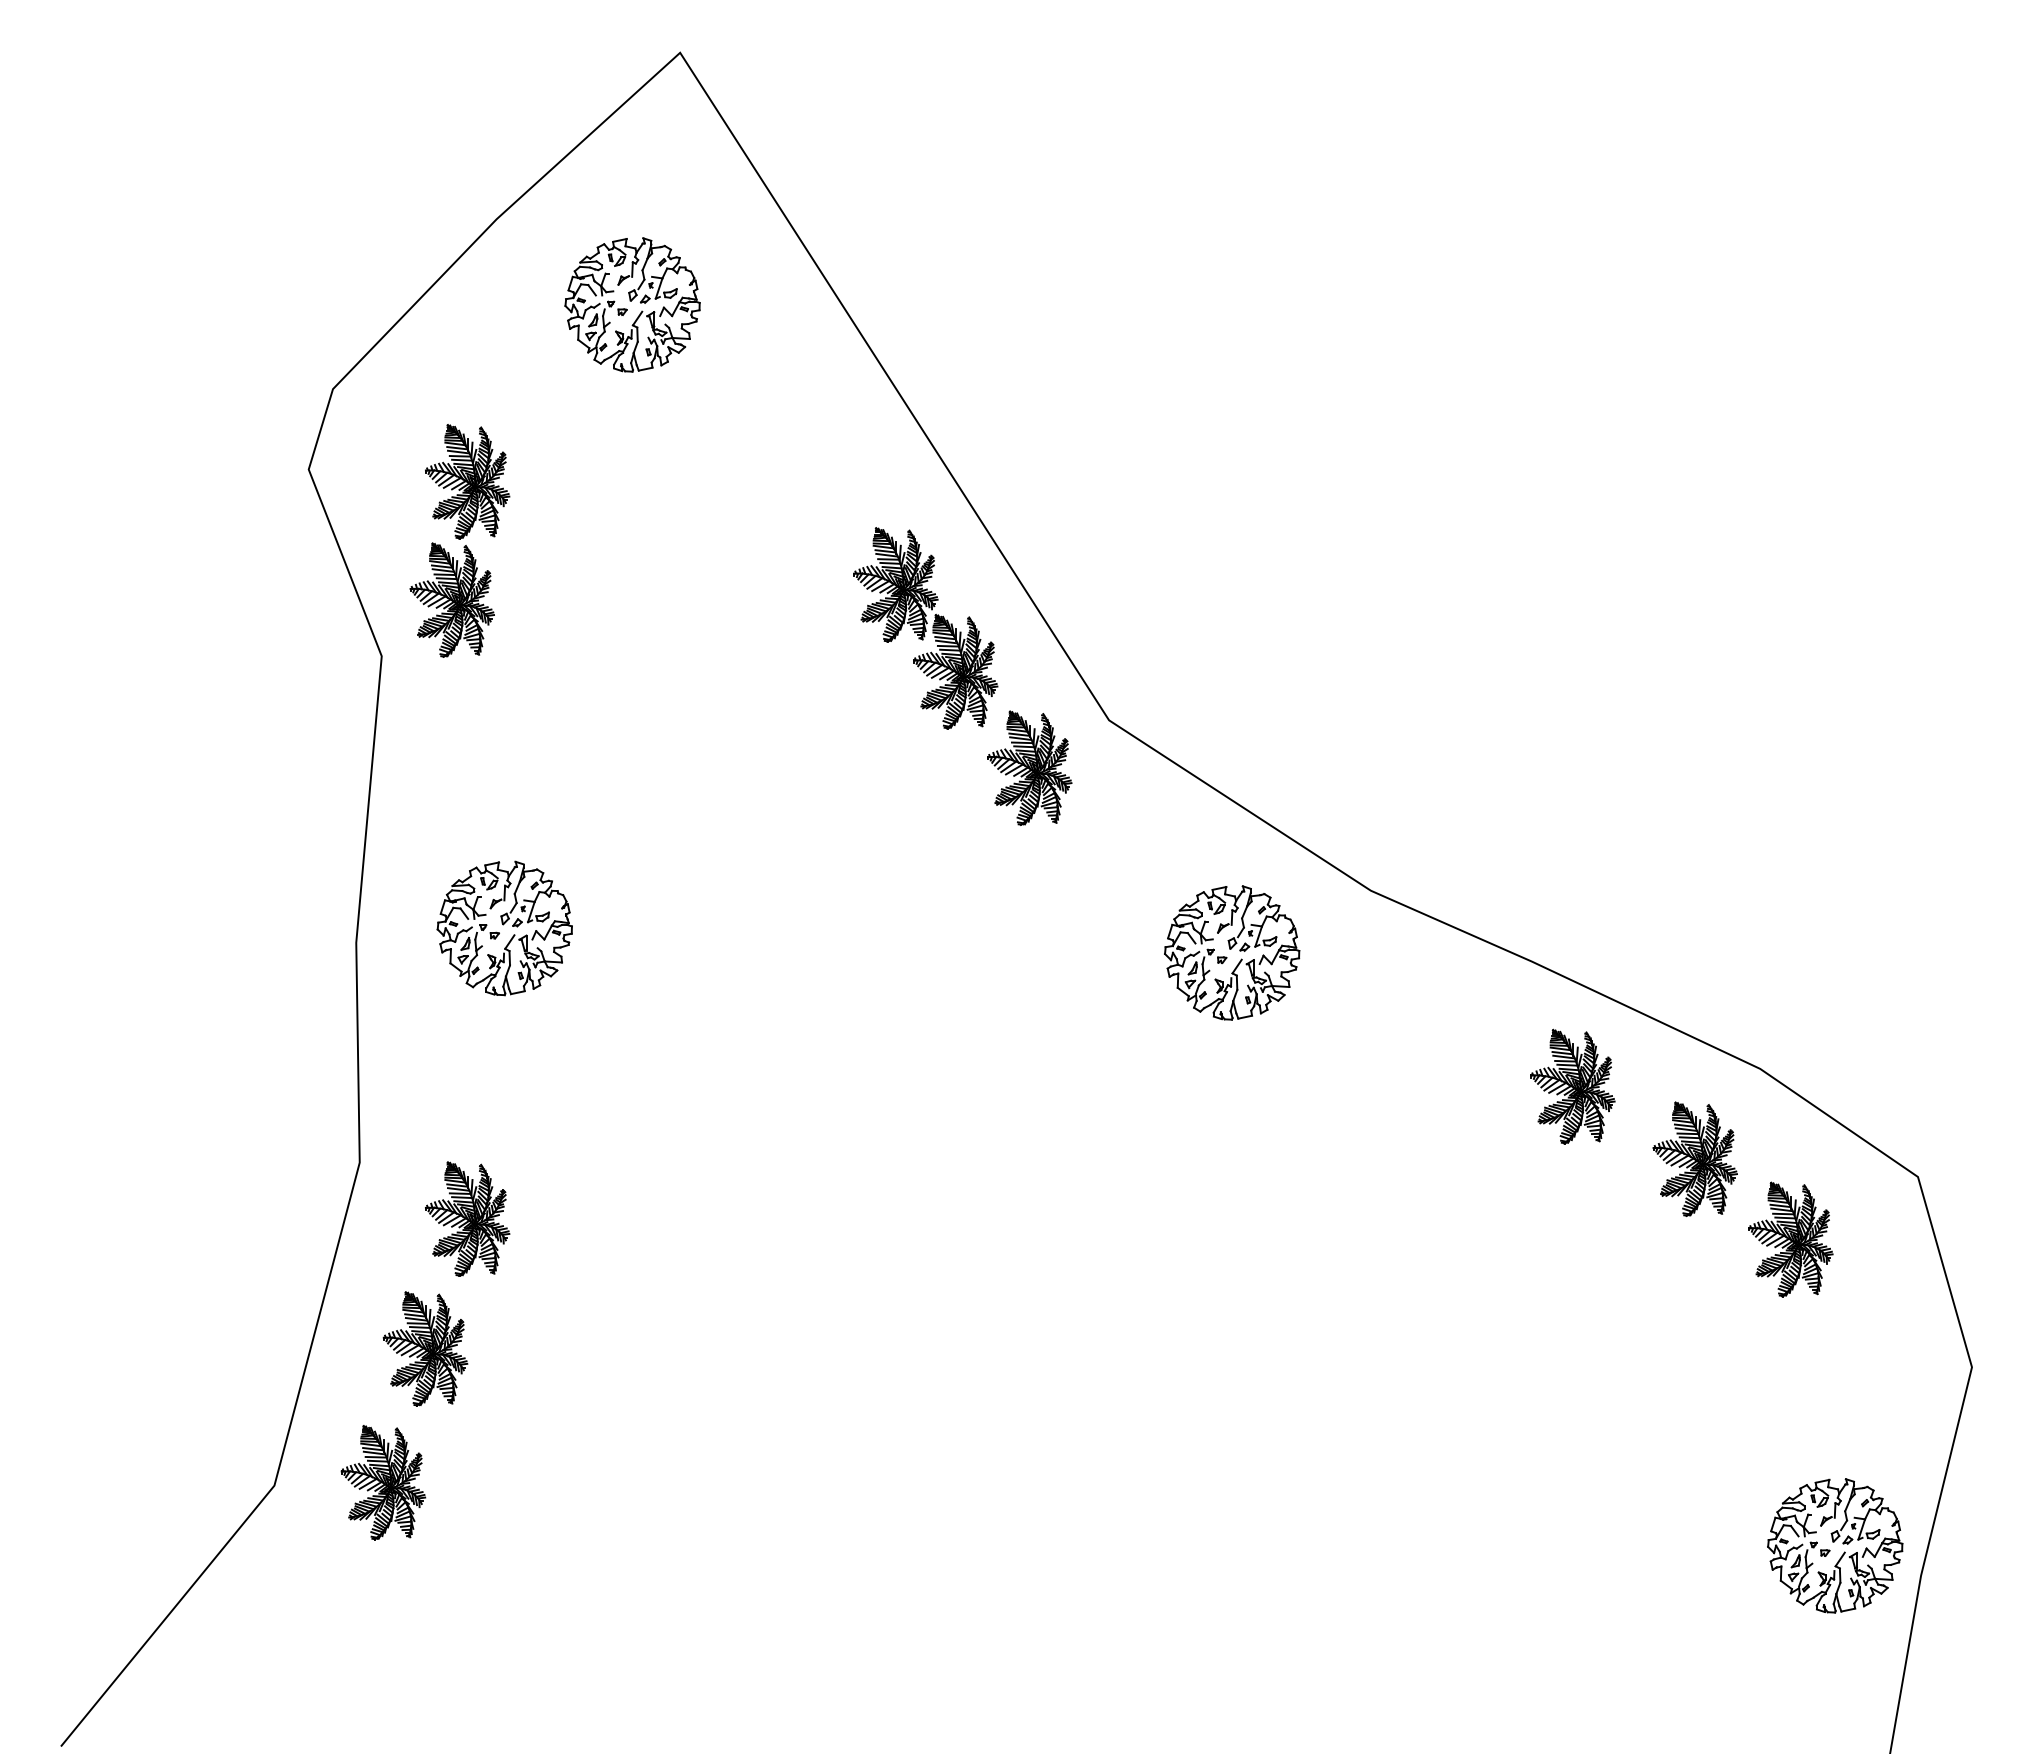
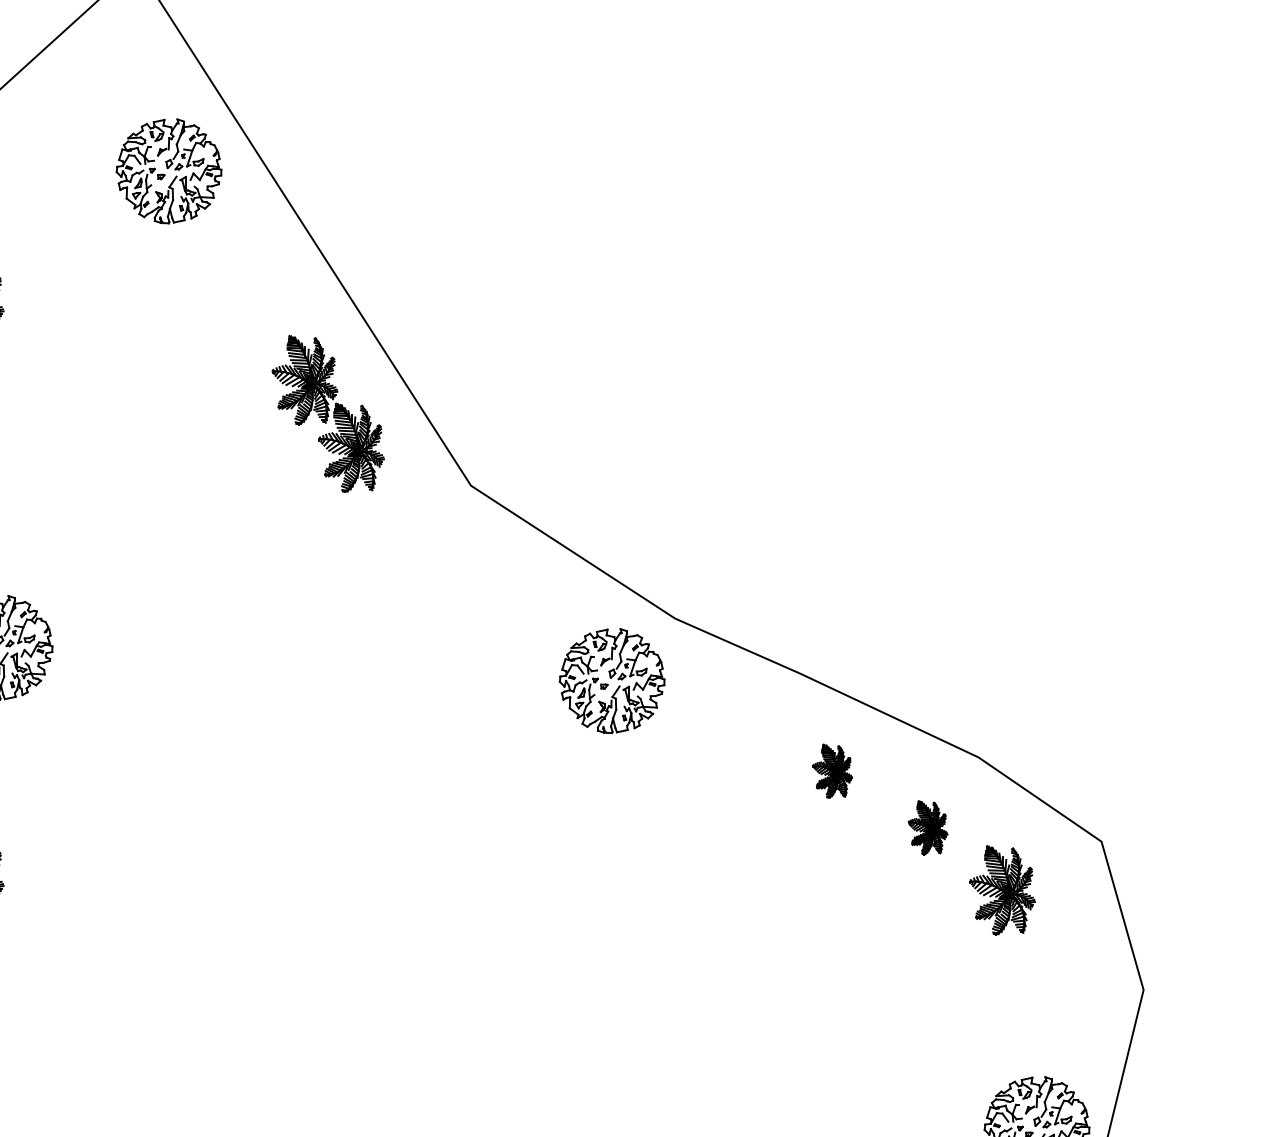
part: (632, 304) -> (168, 171), moved
part: (1029, 767) -> (409, 522), removed
part: (1232, 952) -> (612, 680), moved
part: (1572, 1086) -> (832, 771), size x0.6
part: (1694, 1158) -> (927, 827), size x0.6

